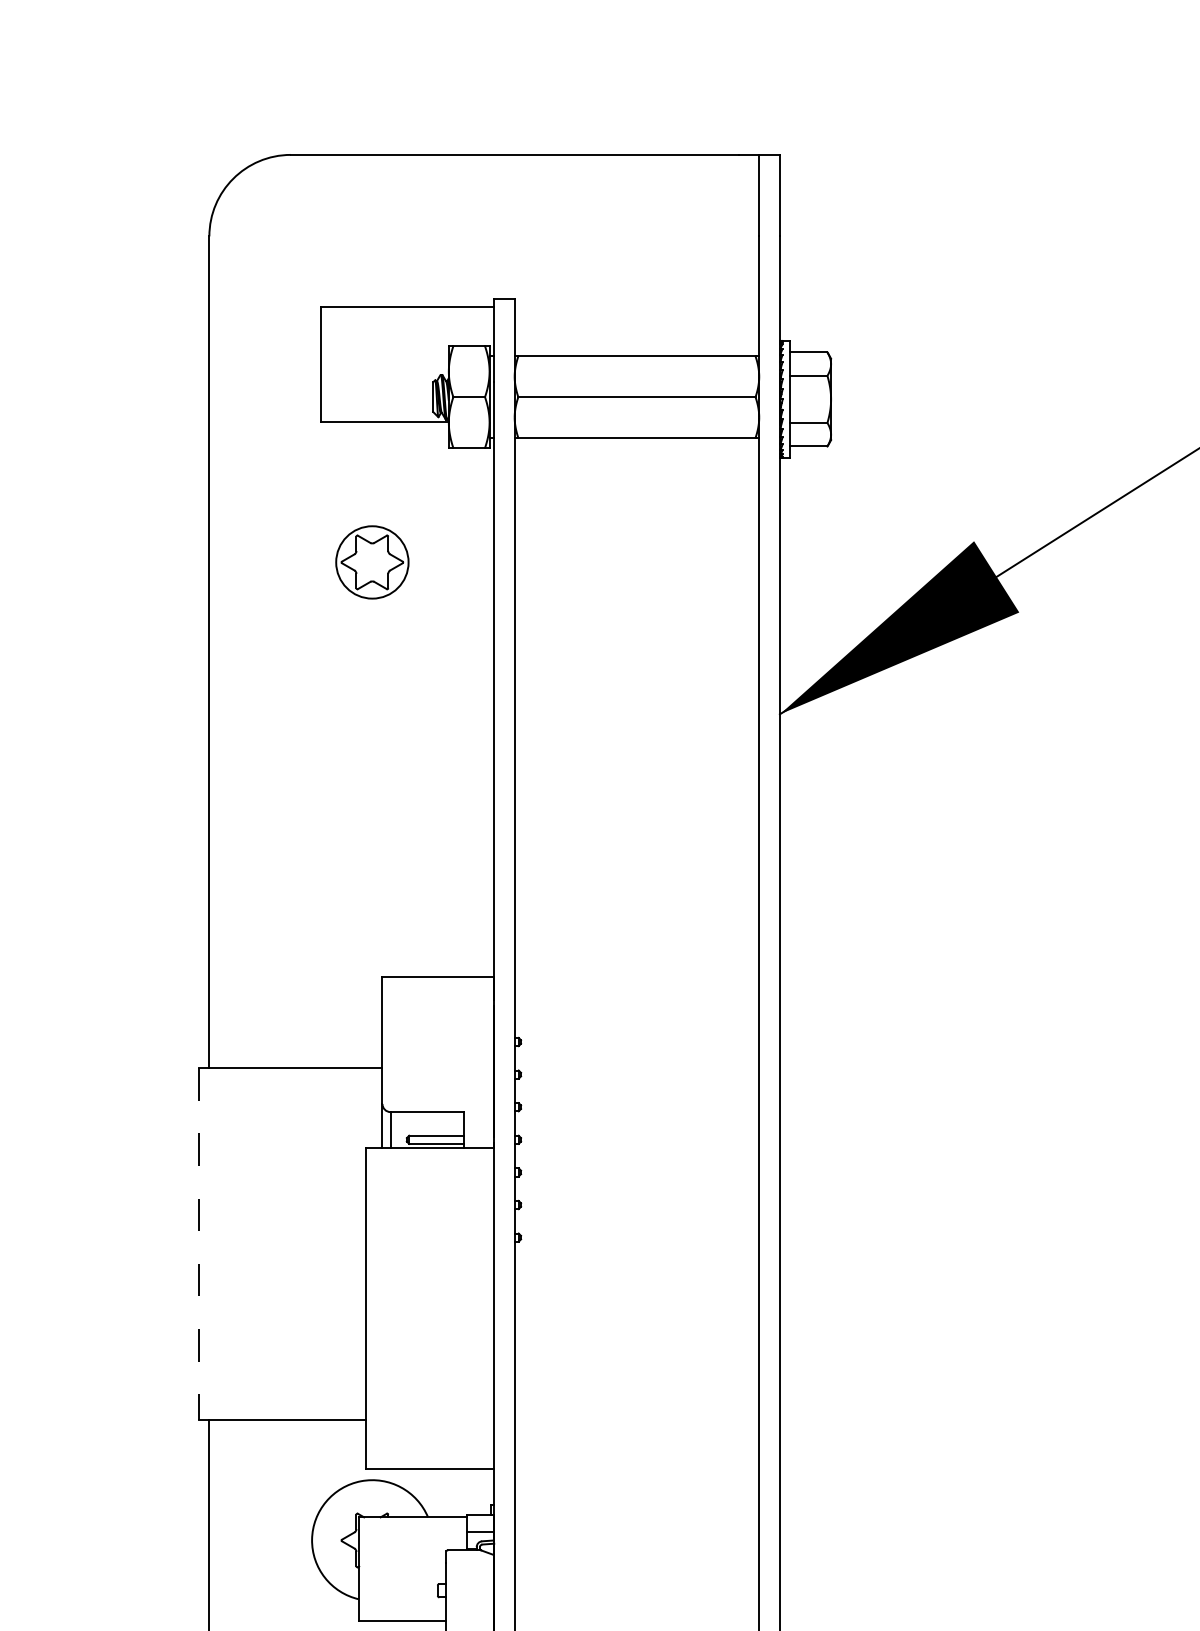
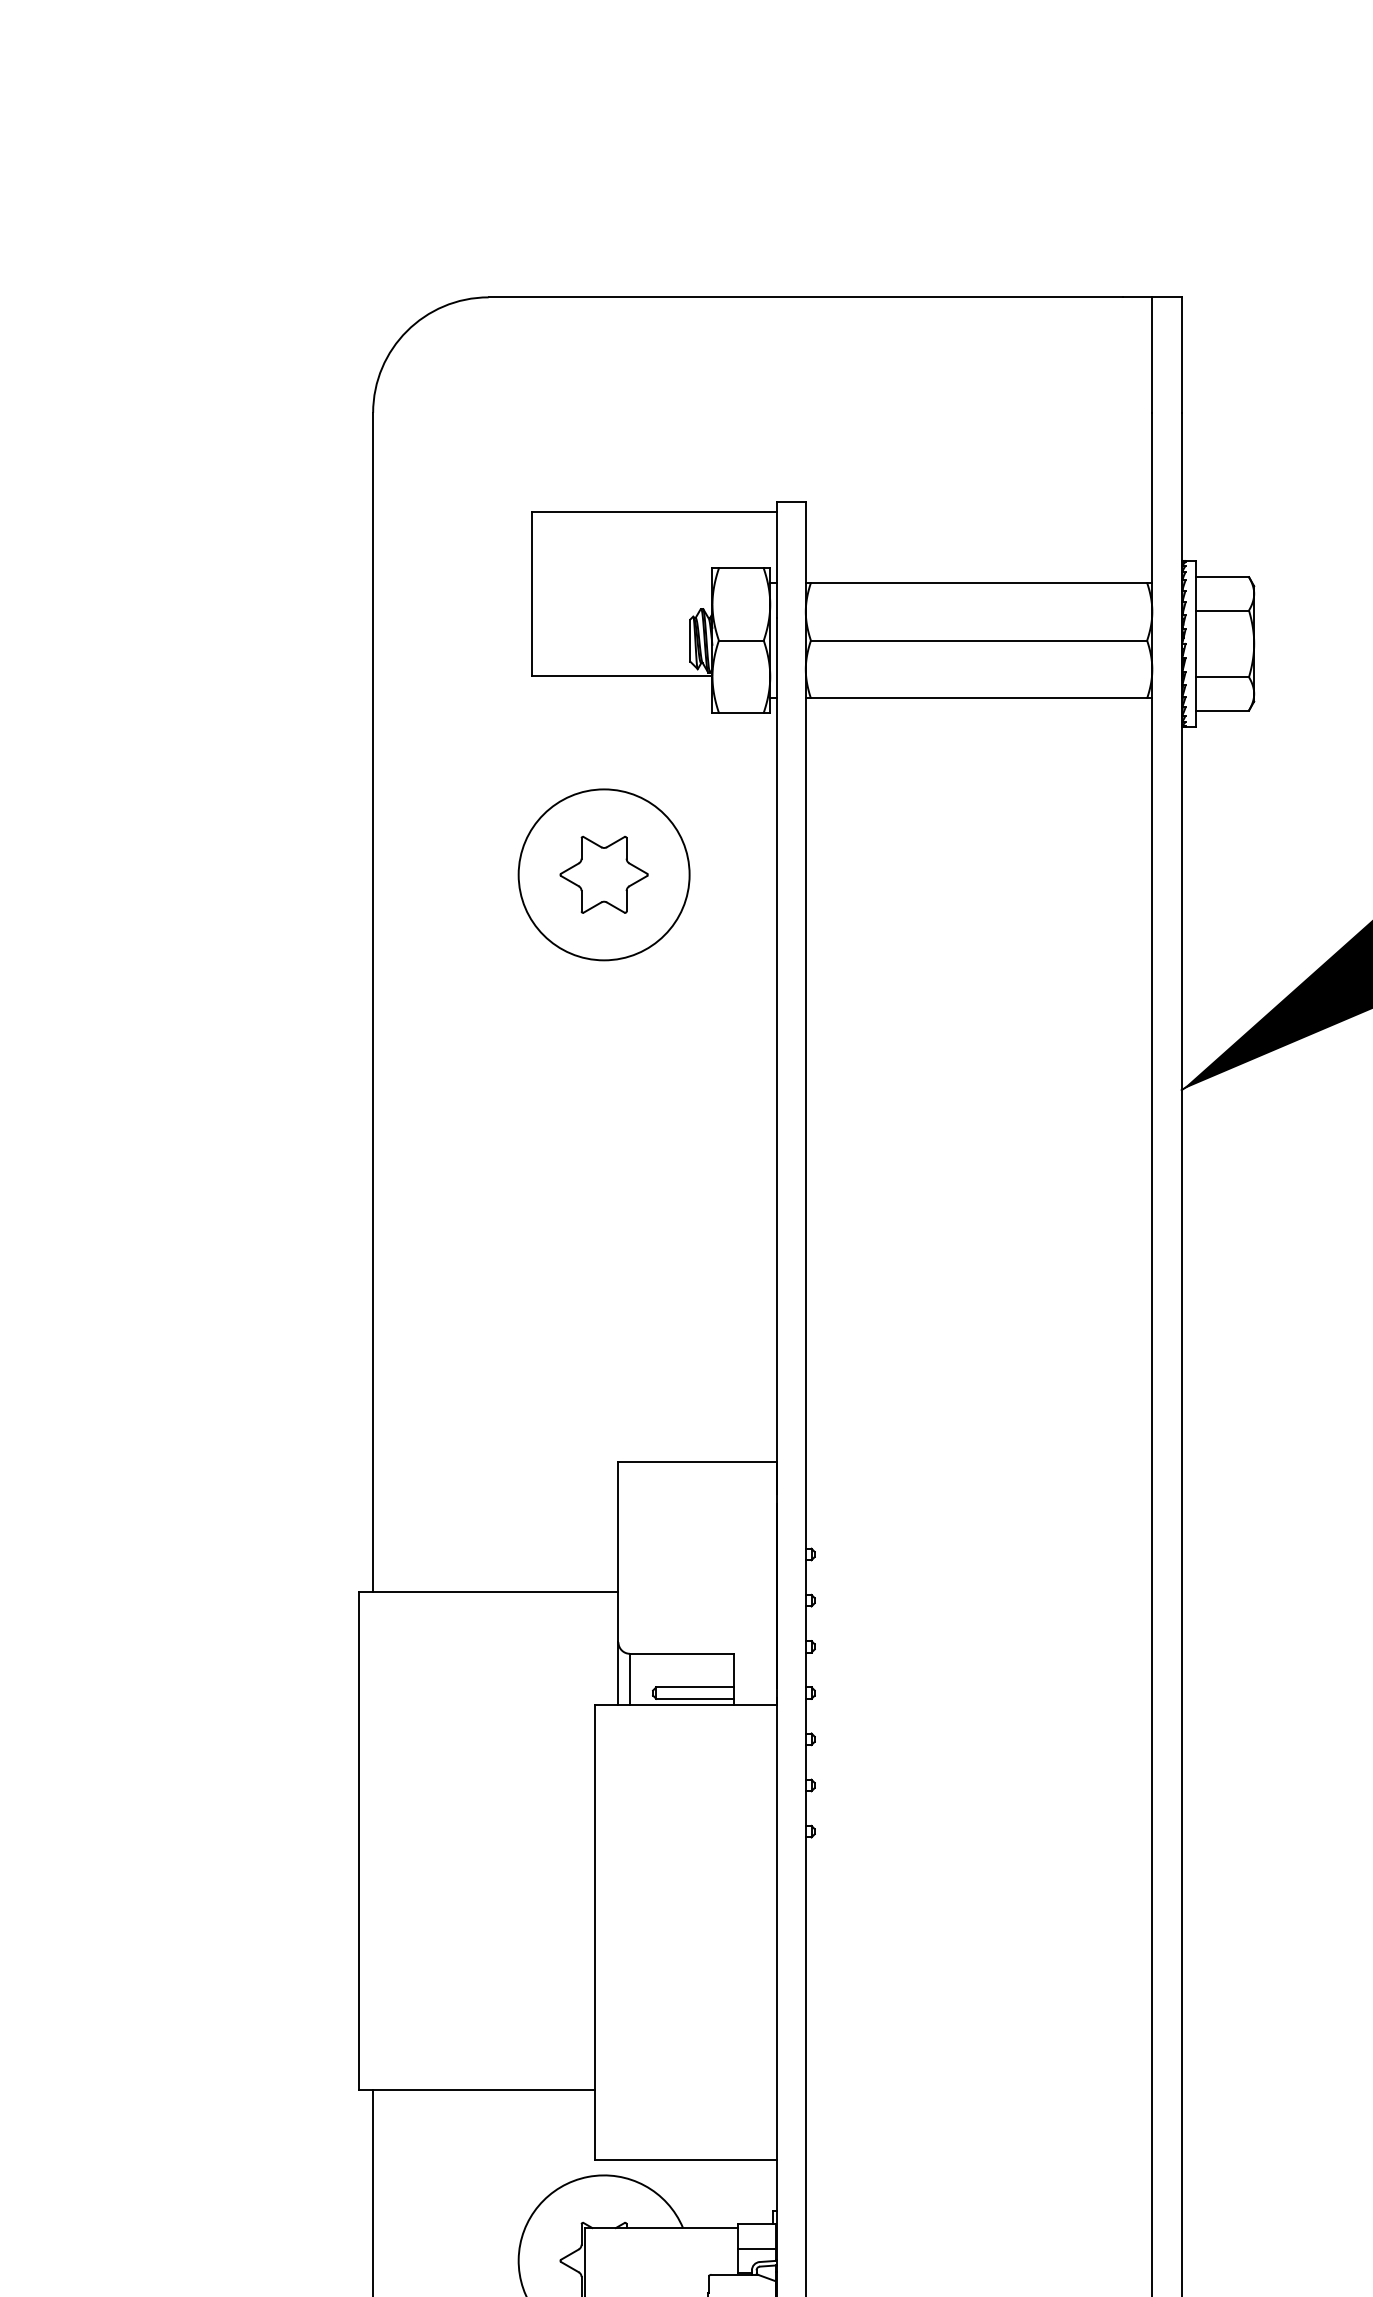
circle: (372, 562) -> (604, 874), size x1.67
line: (199, 1244) -> (359, 1841), dashed -> solid

